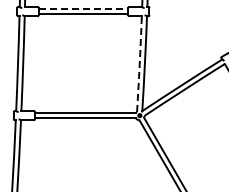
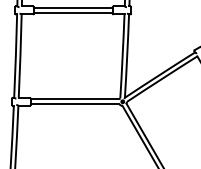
line: (83, 9) -> (73, 8), dashed -> solid
arc: (139, 64) -> (122, 56), dashed -> solid

